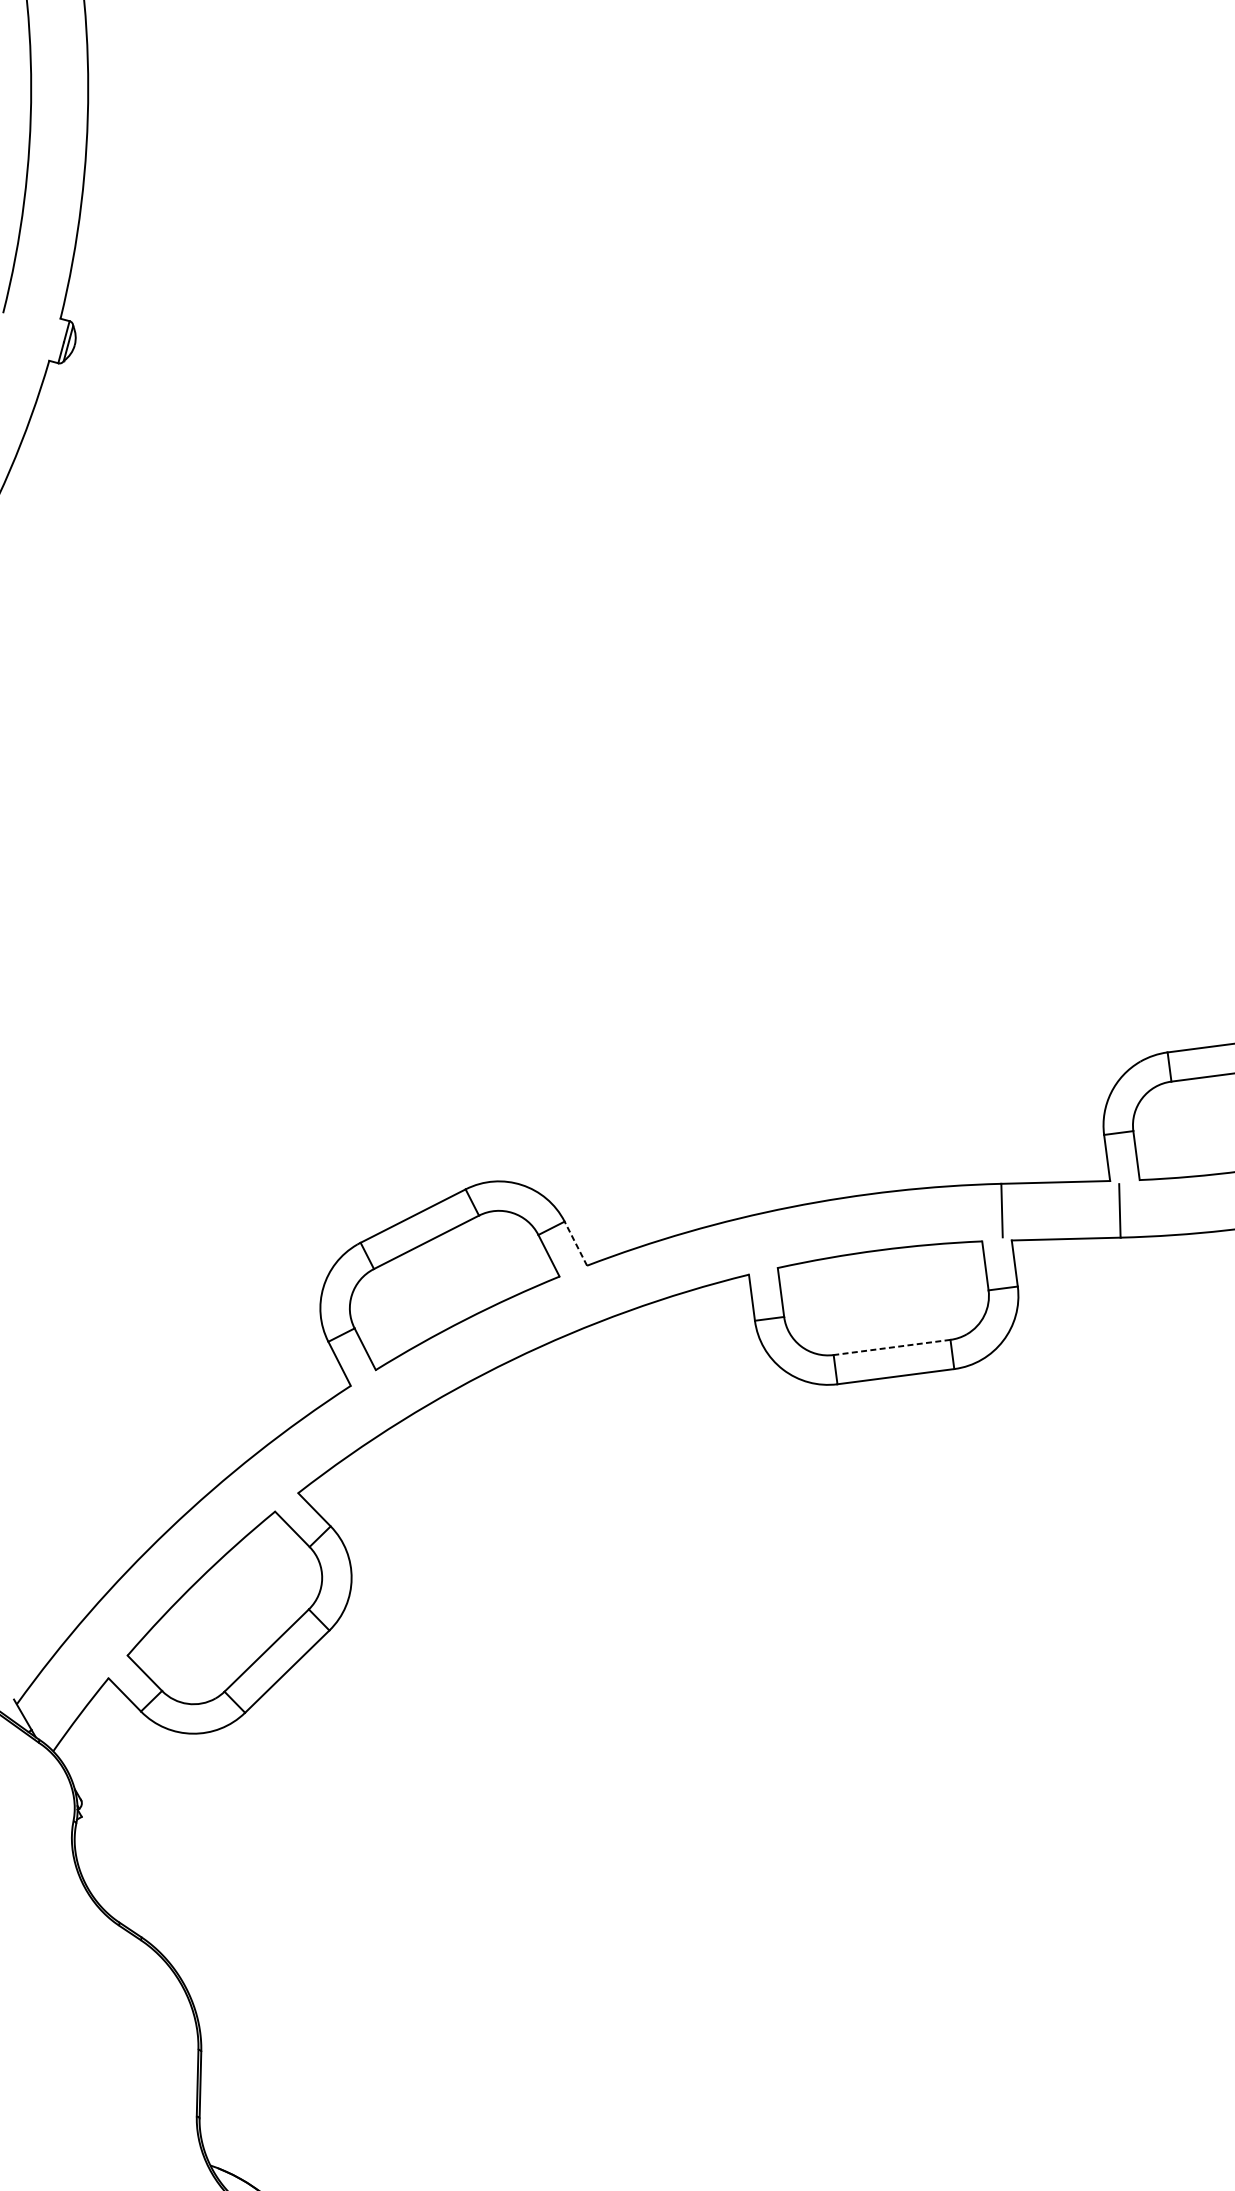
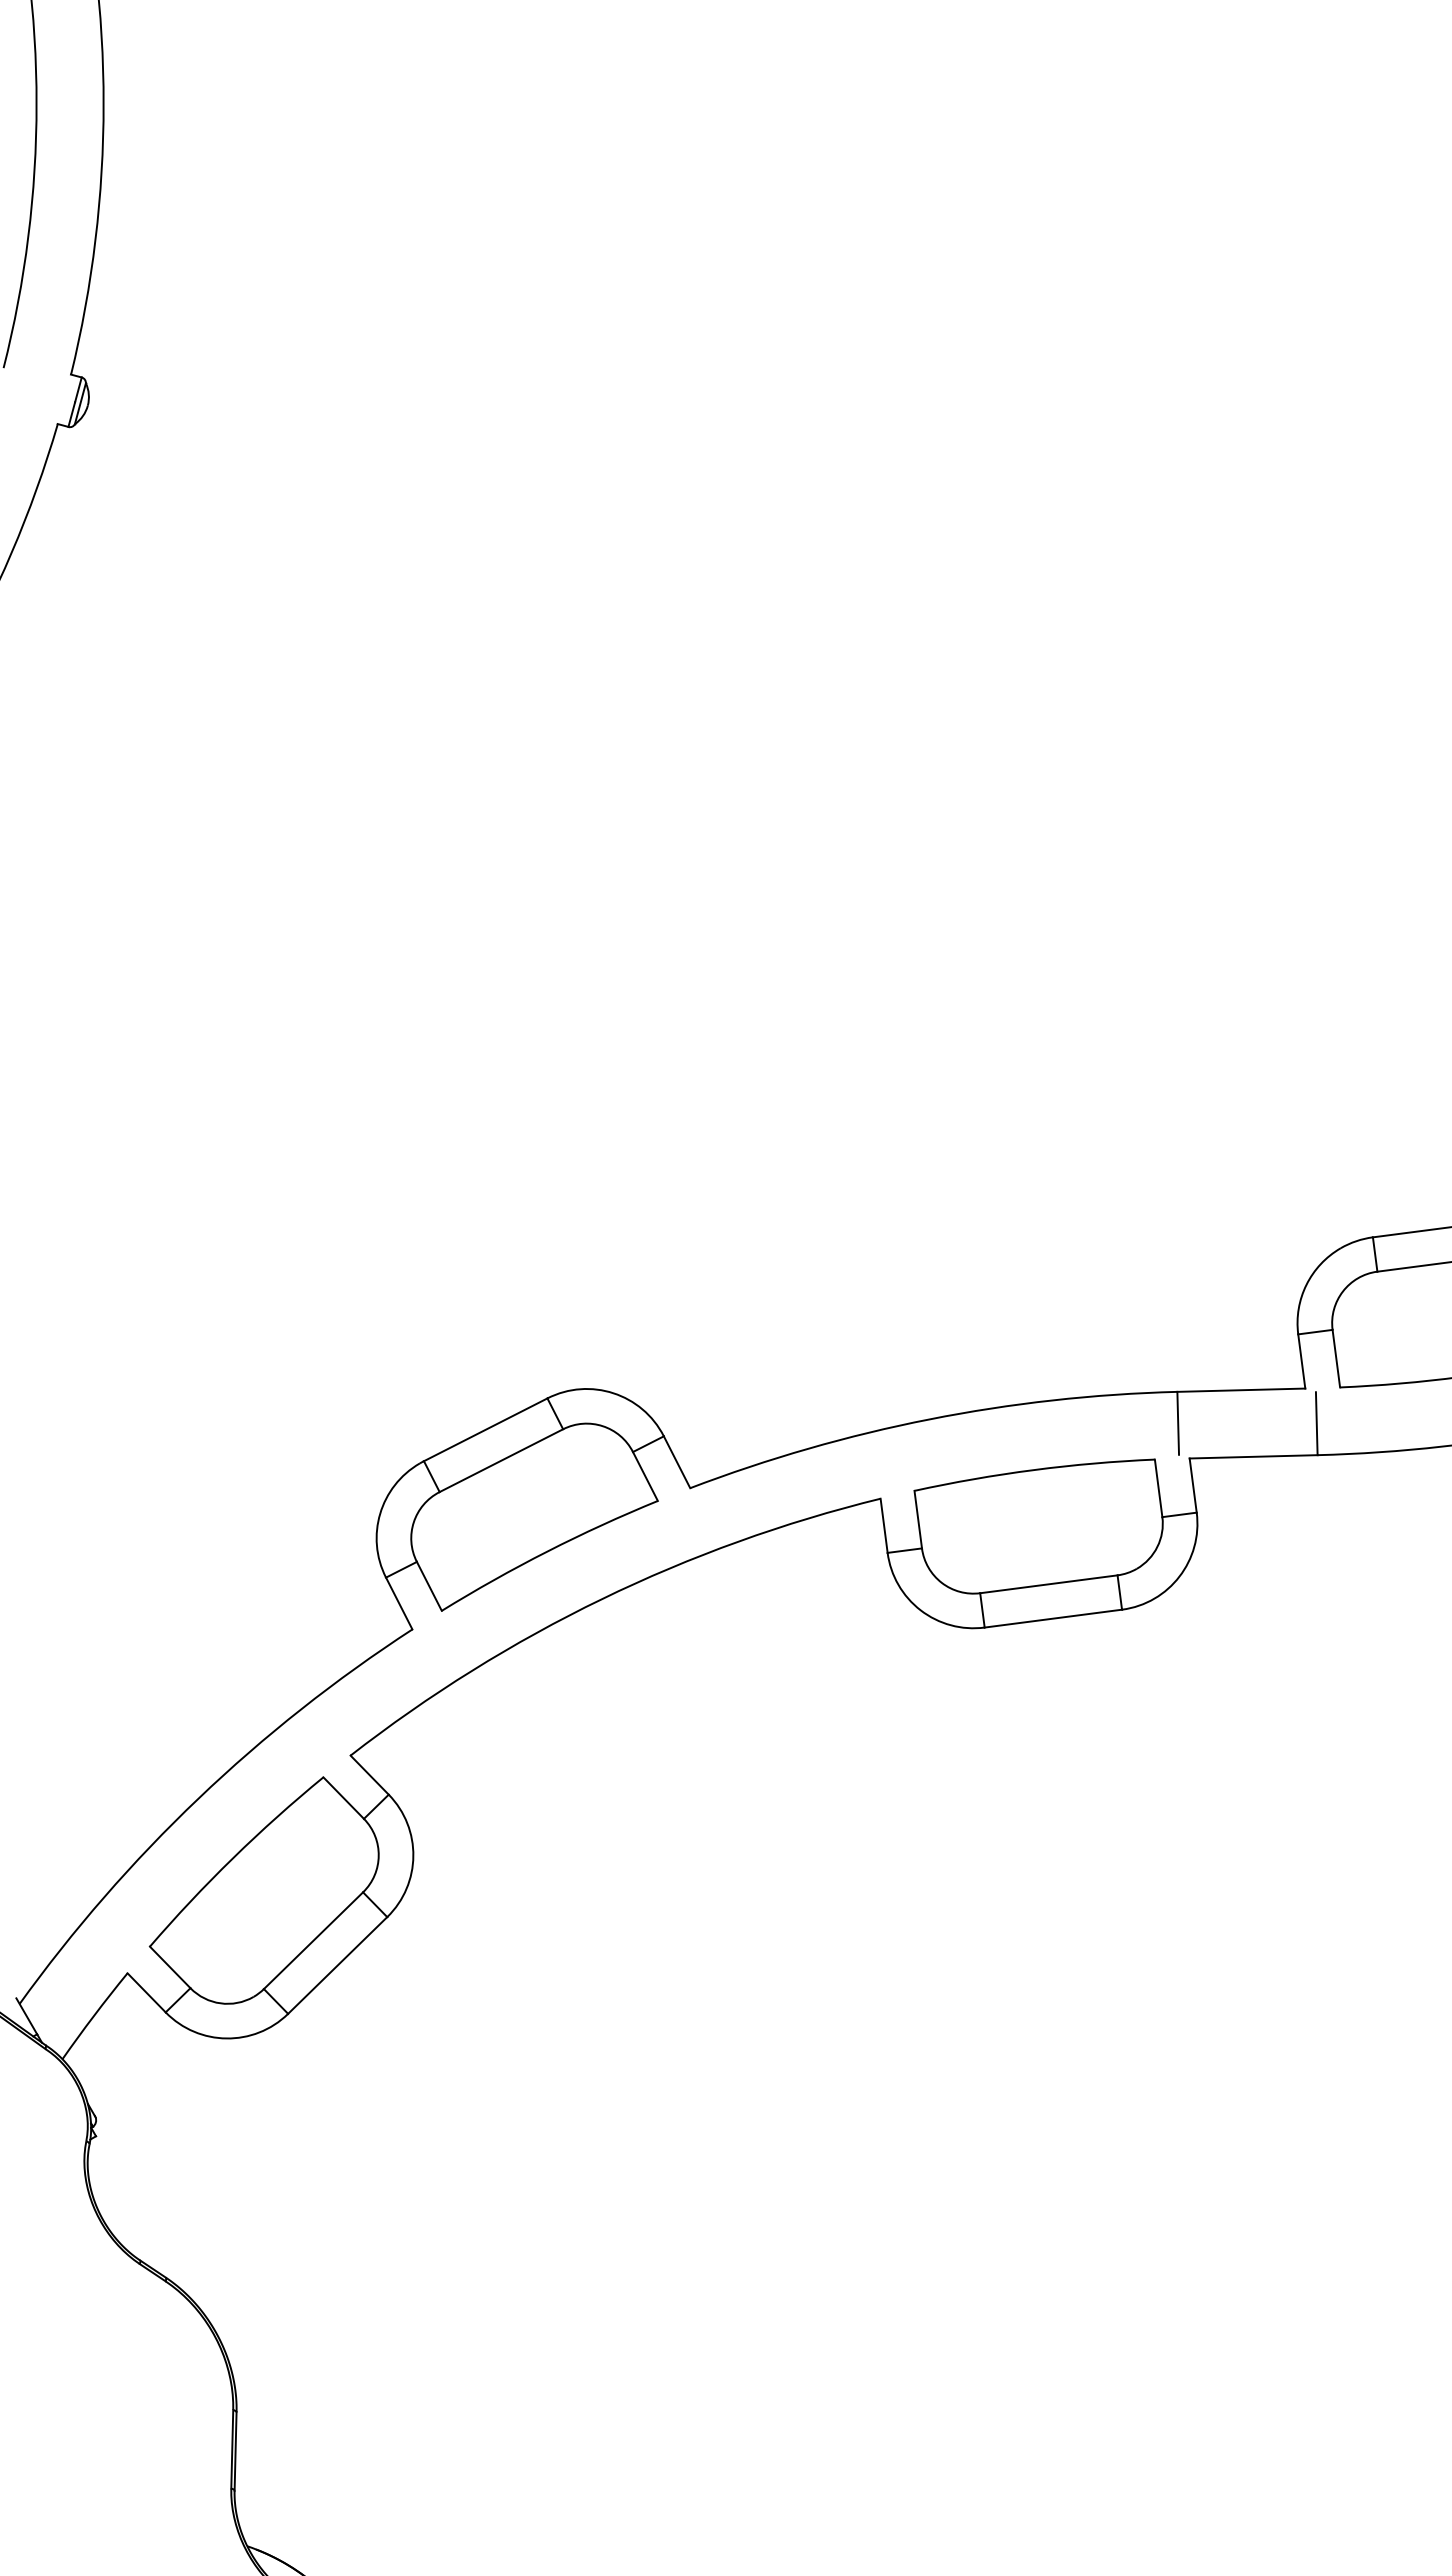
line: (575, 1243) -> (676, 1461), dashed -> solid
line: (891, 1347) -> (1048, 1584), dashed -> solid

